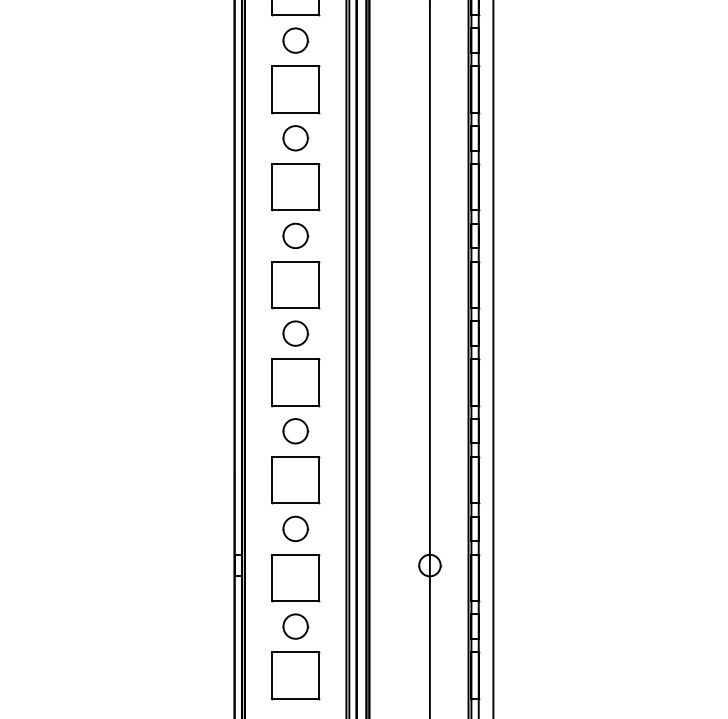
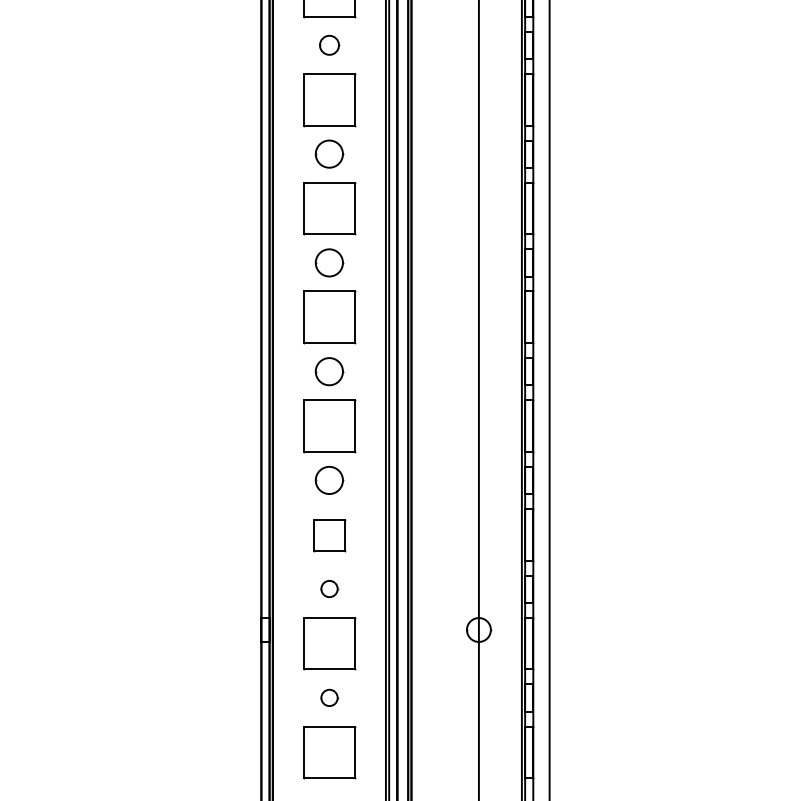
part: (295, 40) -> (329, 45), size x0.7
part: (295, 480) -> (329, 535), size x0.6
part: (295, 528) -> (329, 588), size x0.6
part: (295, 626) -> (329, 697), size x0.6

